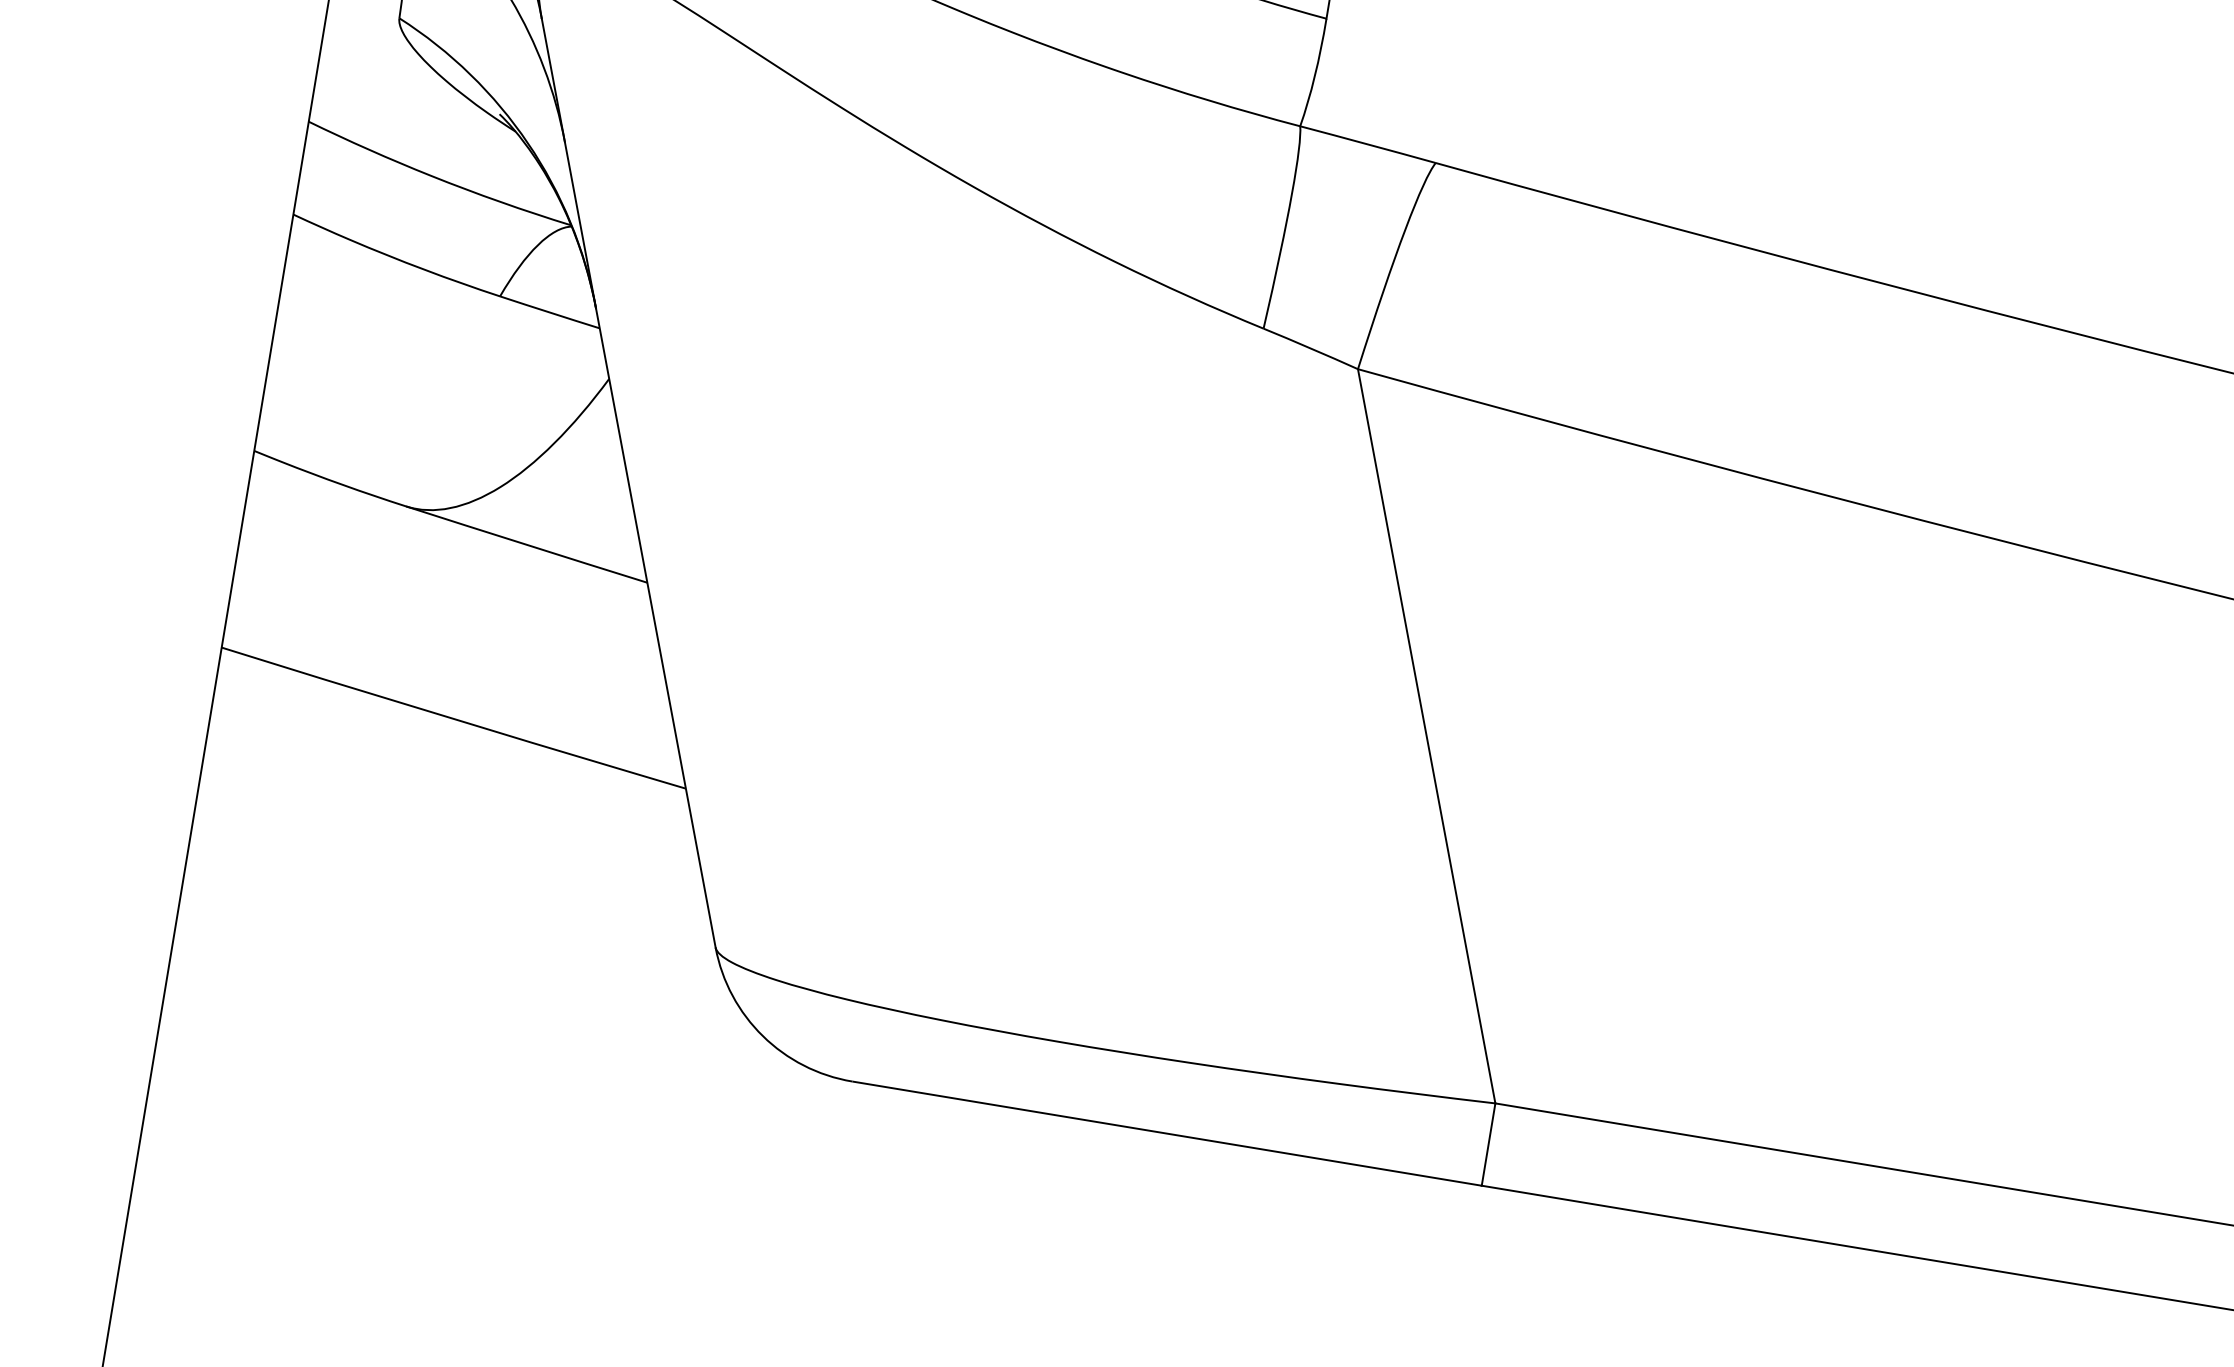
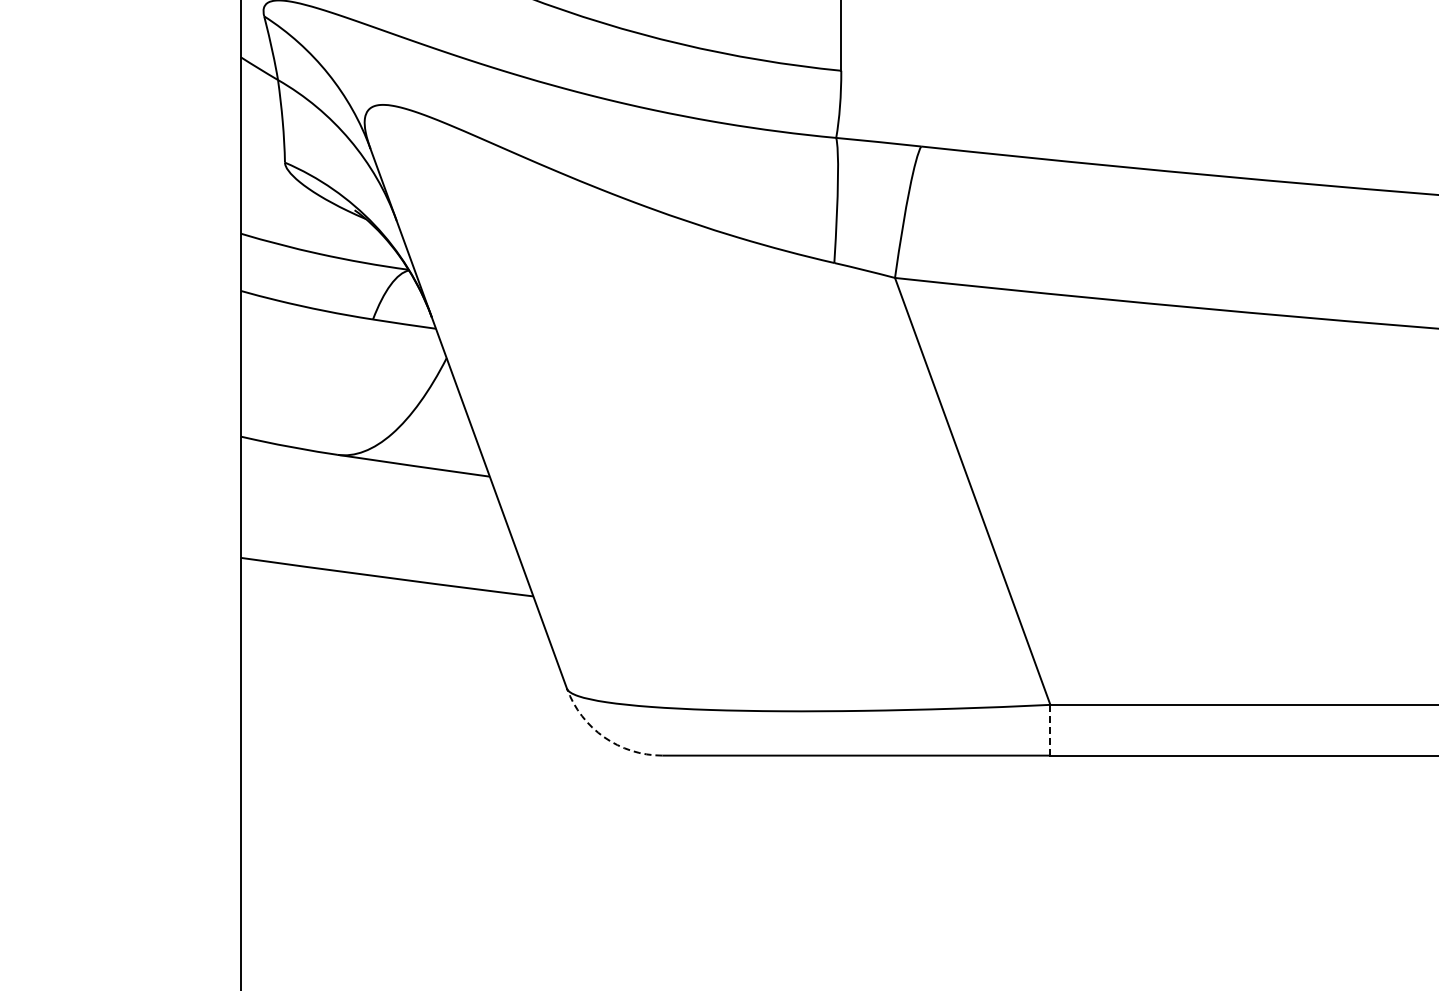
arc: (763, 1036) -> (604, 737), solid -> dashed
line: (1488, 1145) -> (1050, 730), solid -> dashed

